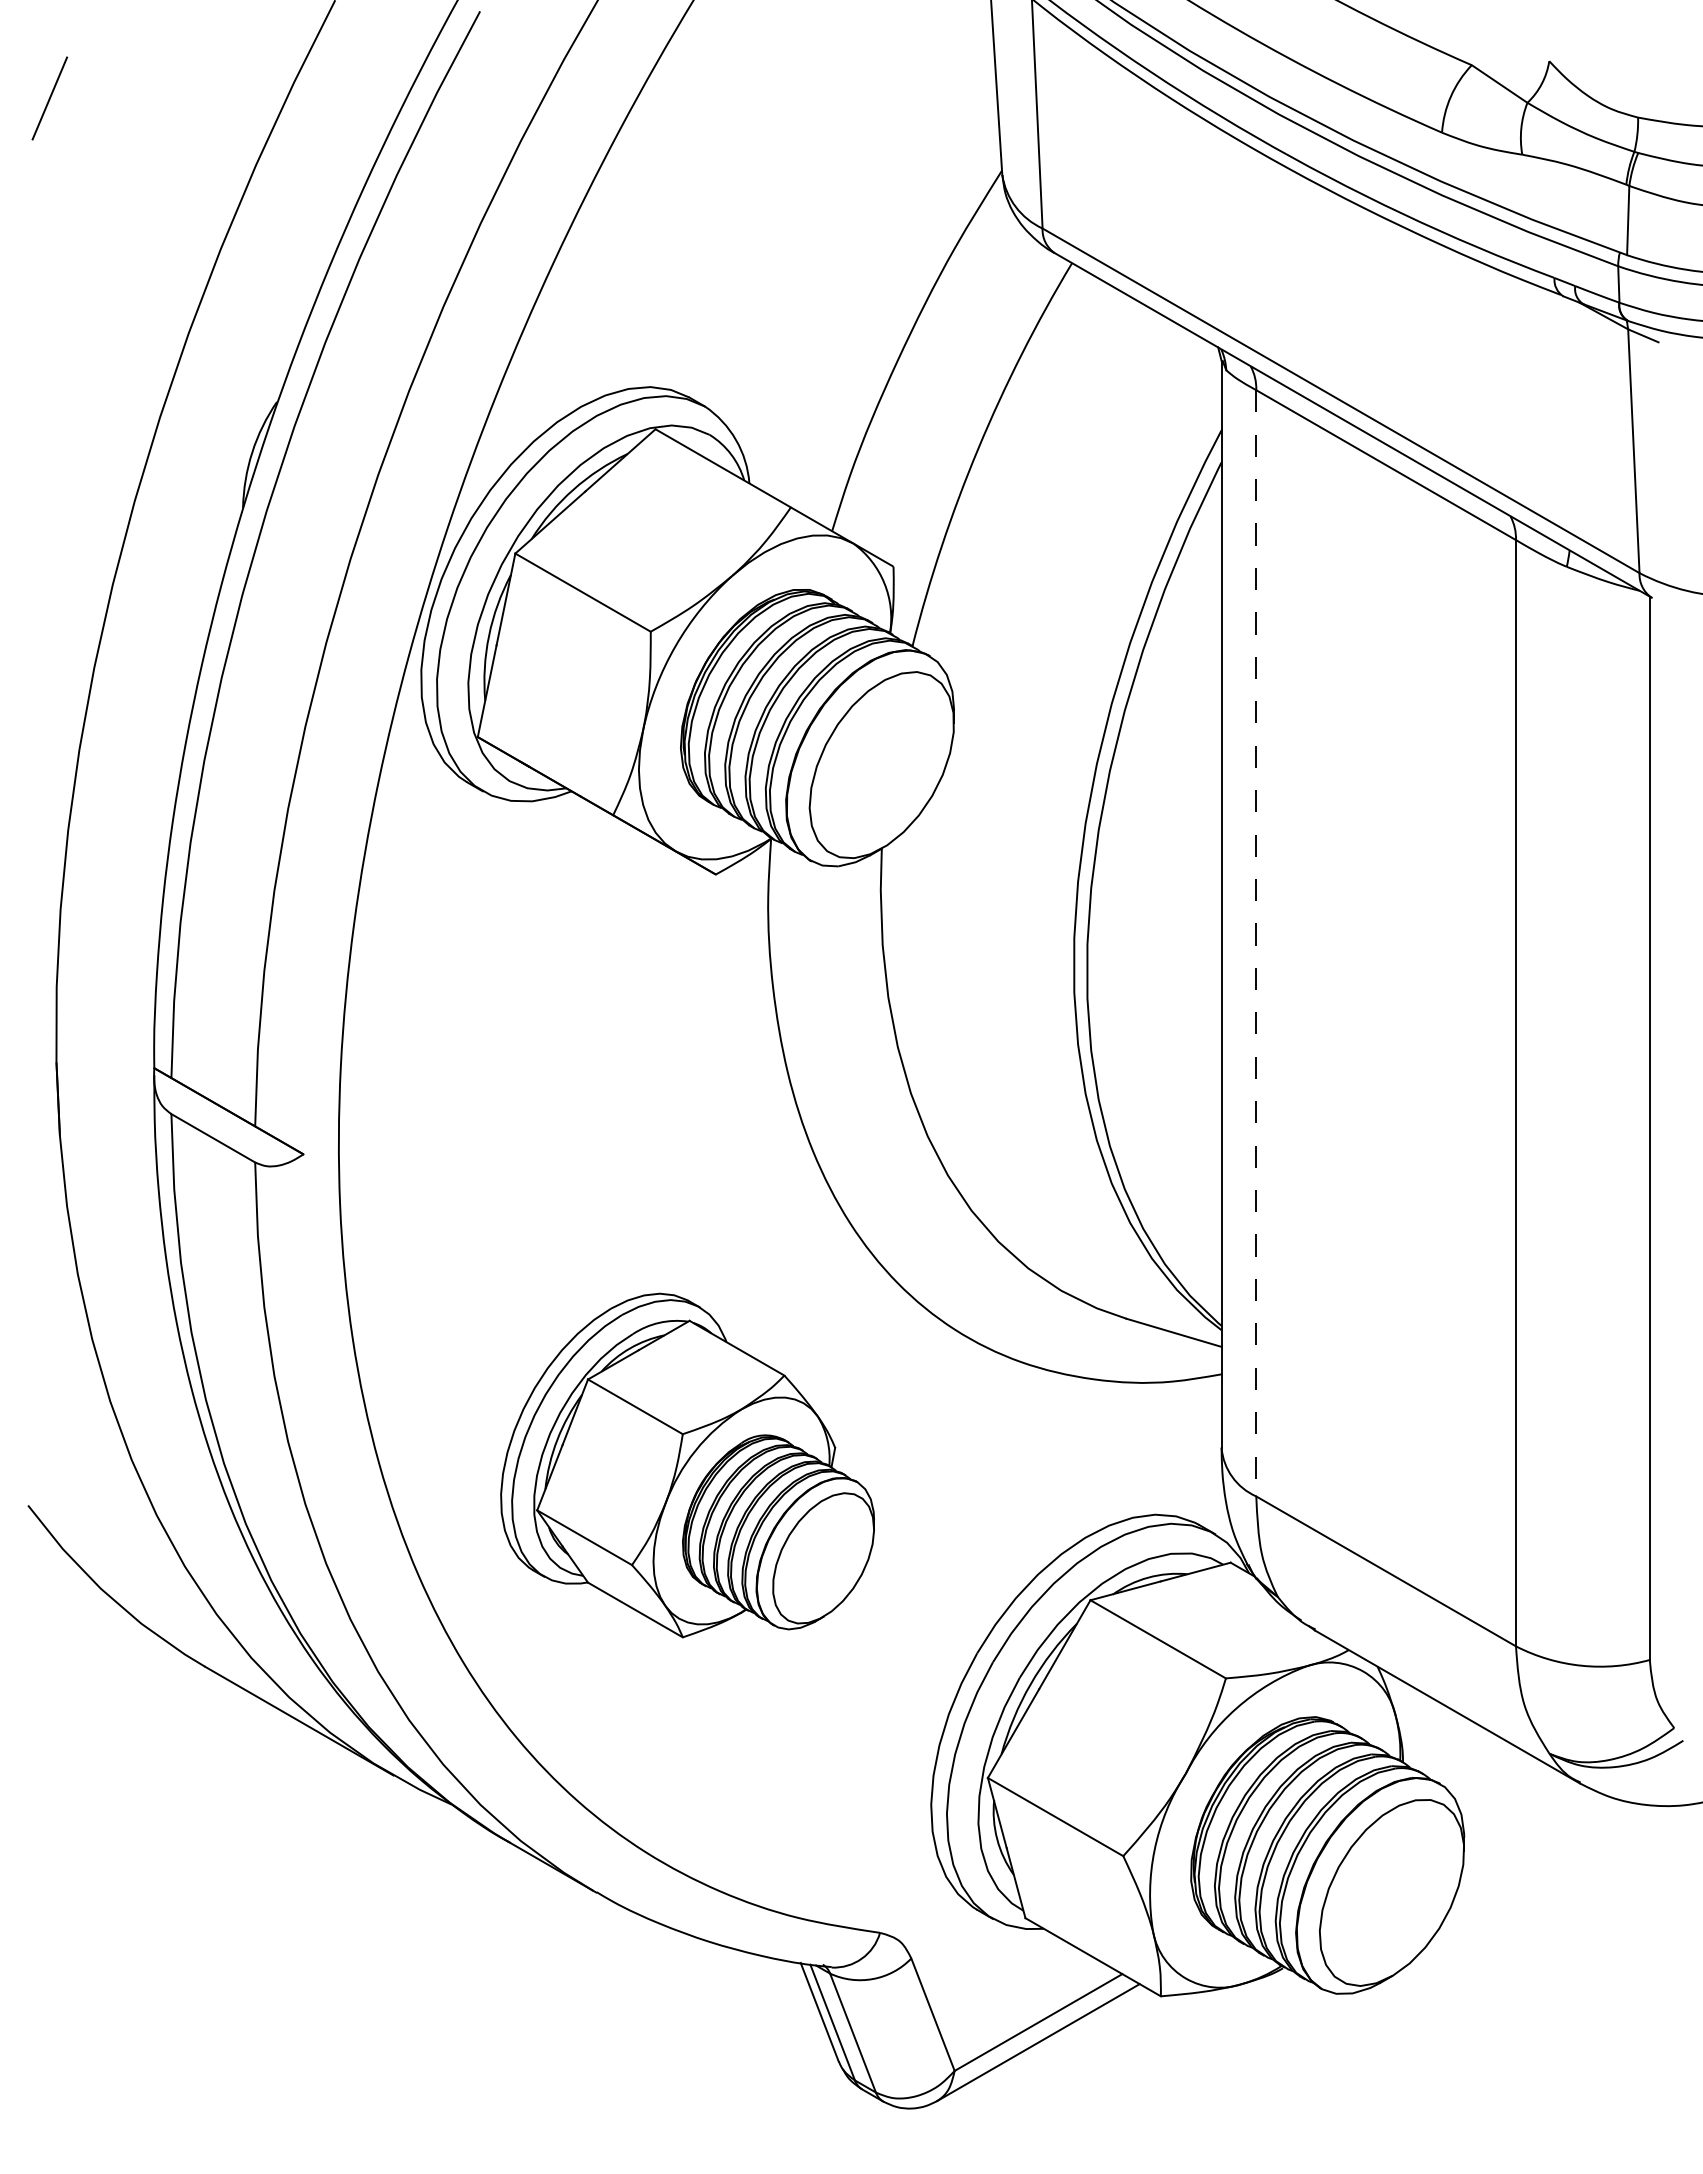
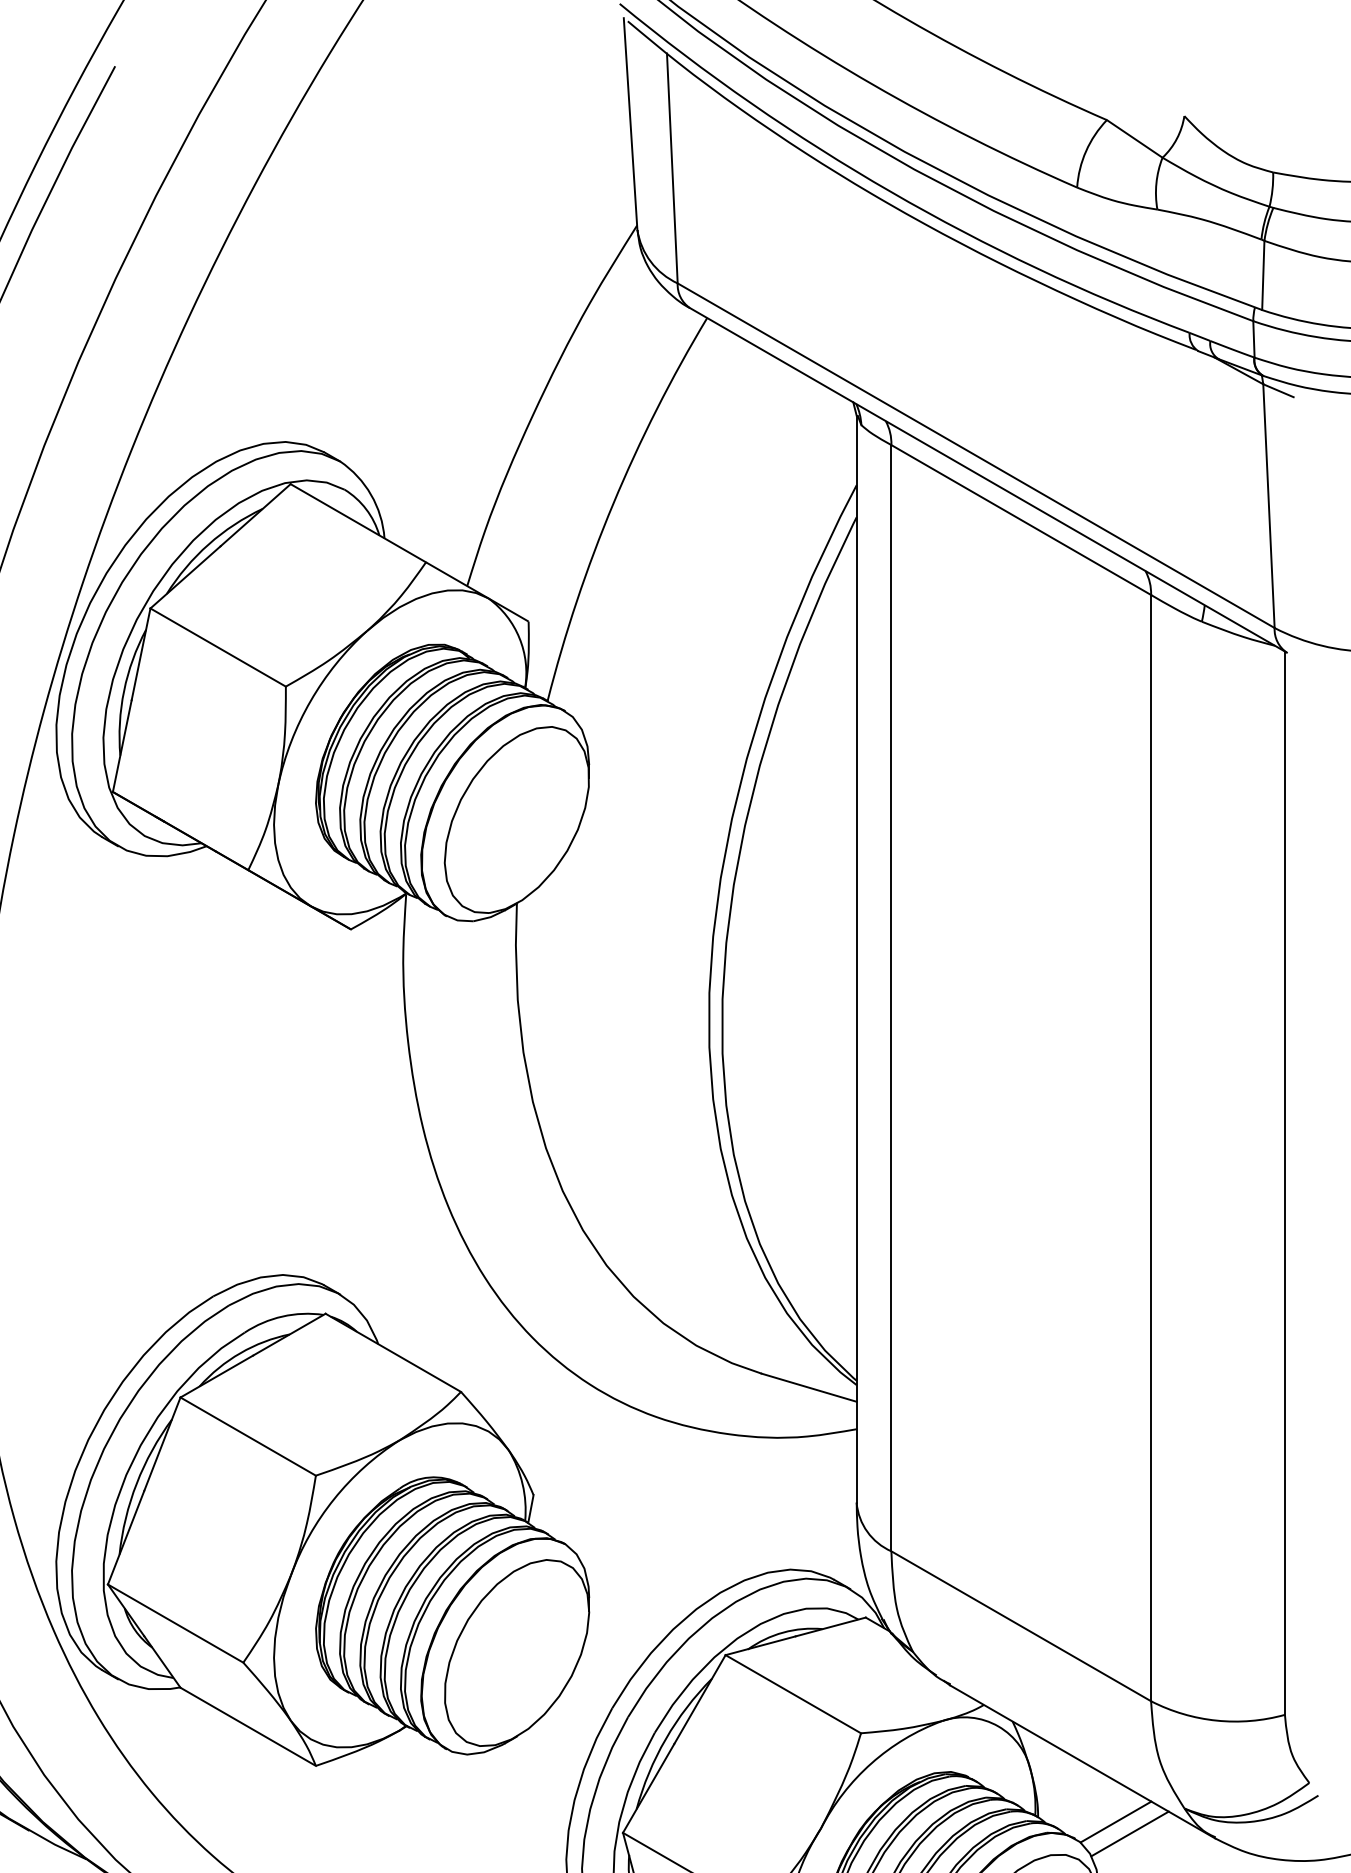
line: (1256, 943) -> (891, 998), dashed -> solid
part: (687, 1465) -> (322, 1520), size x1.43
line: (1480, 1766) -> (1115, 1821), added
line: (1494, 1778) -> (1129, 1833), added

